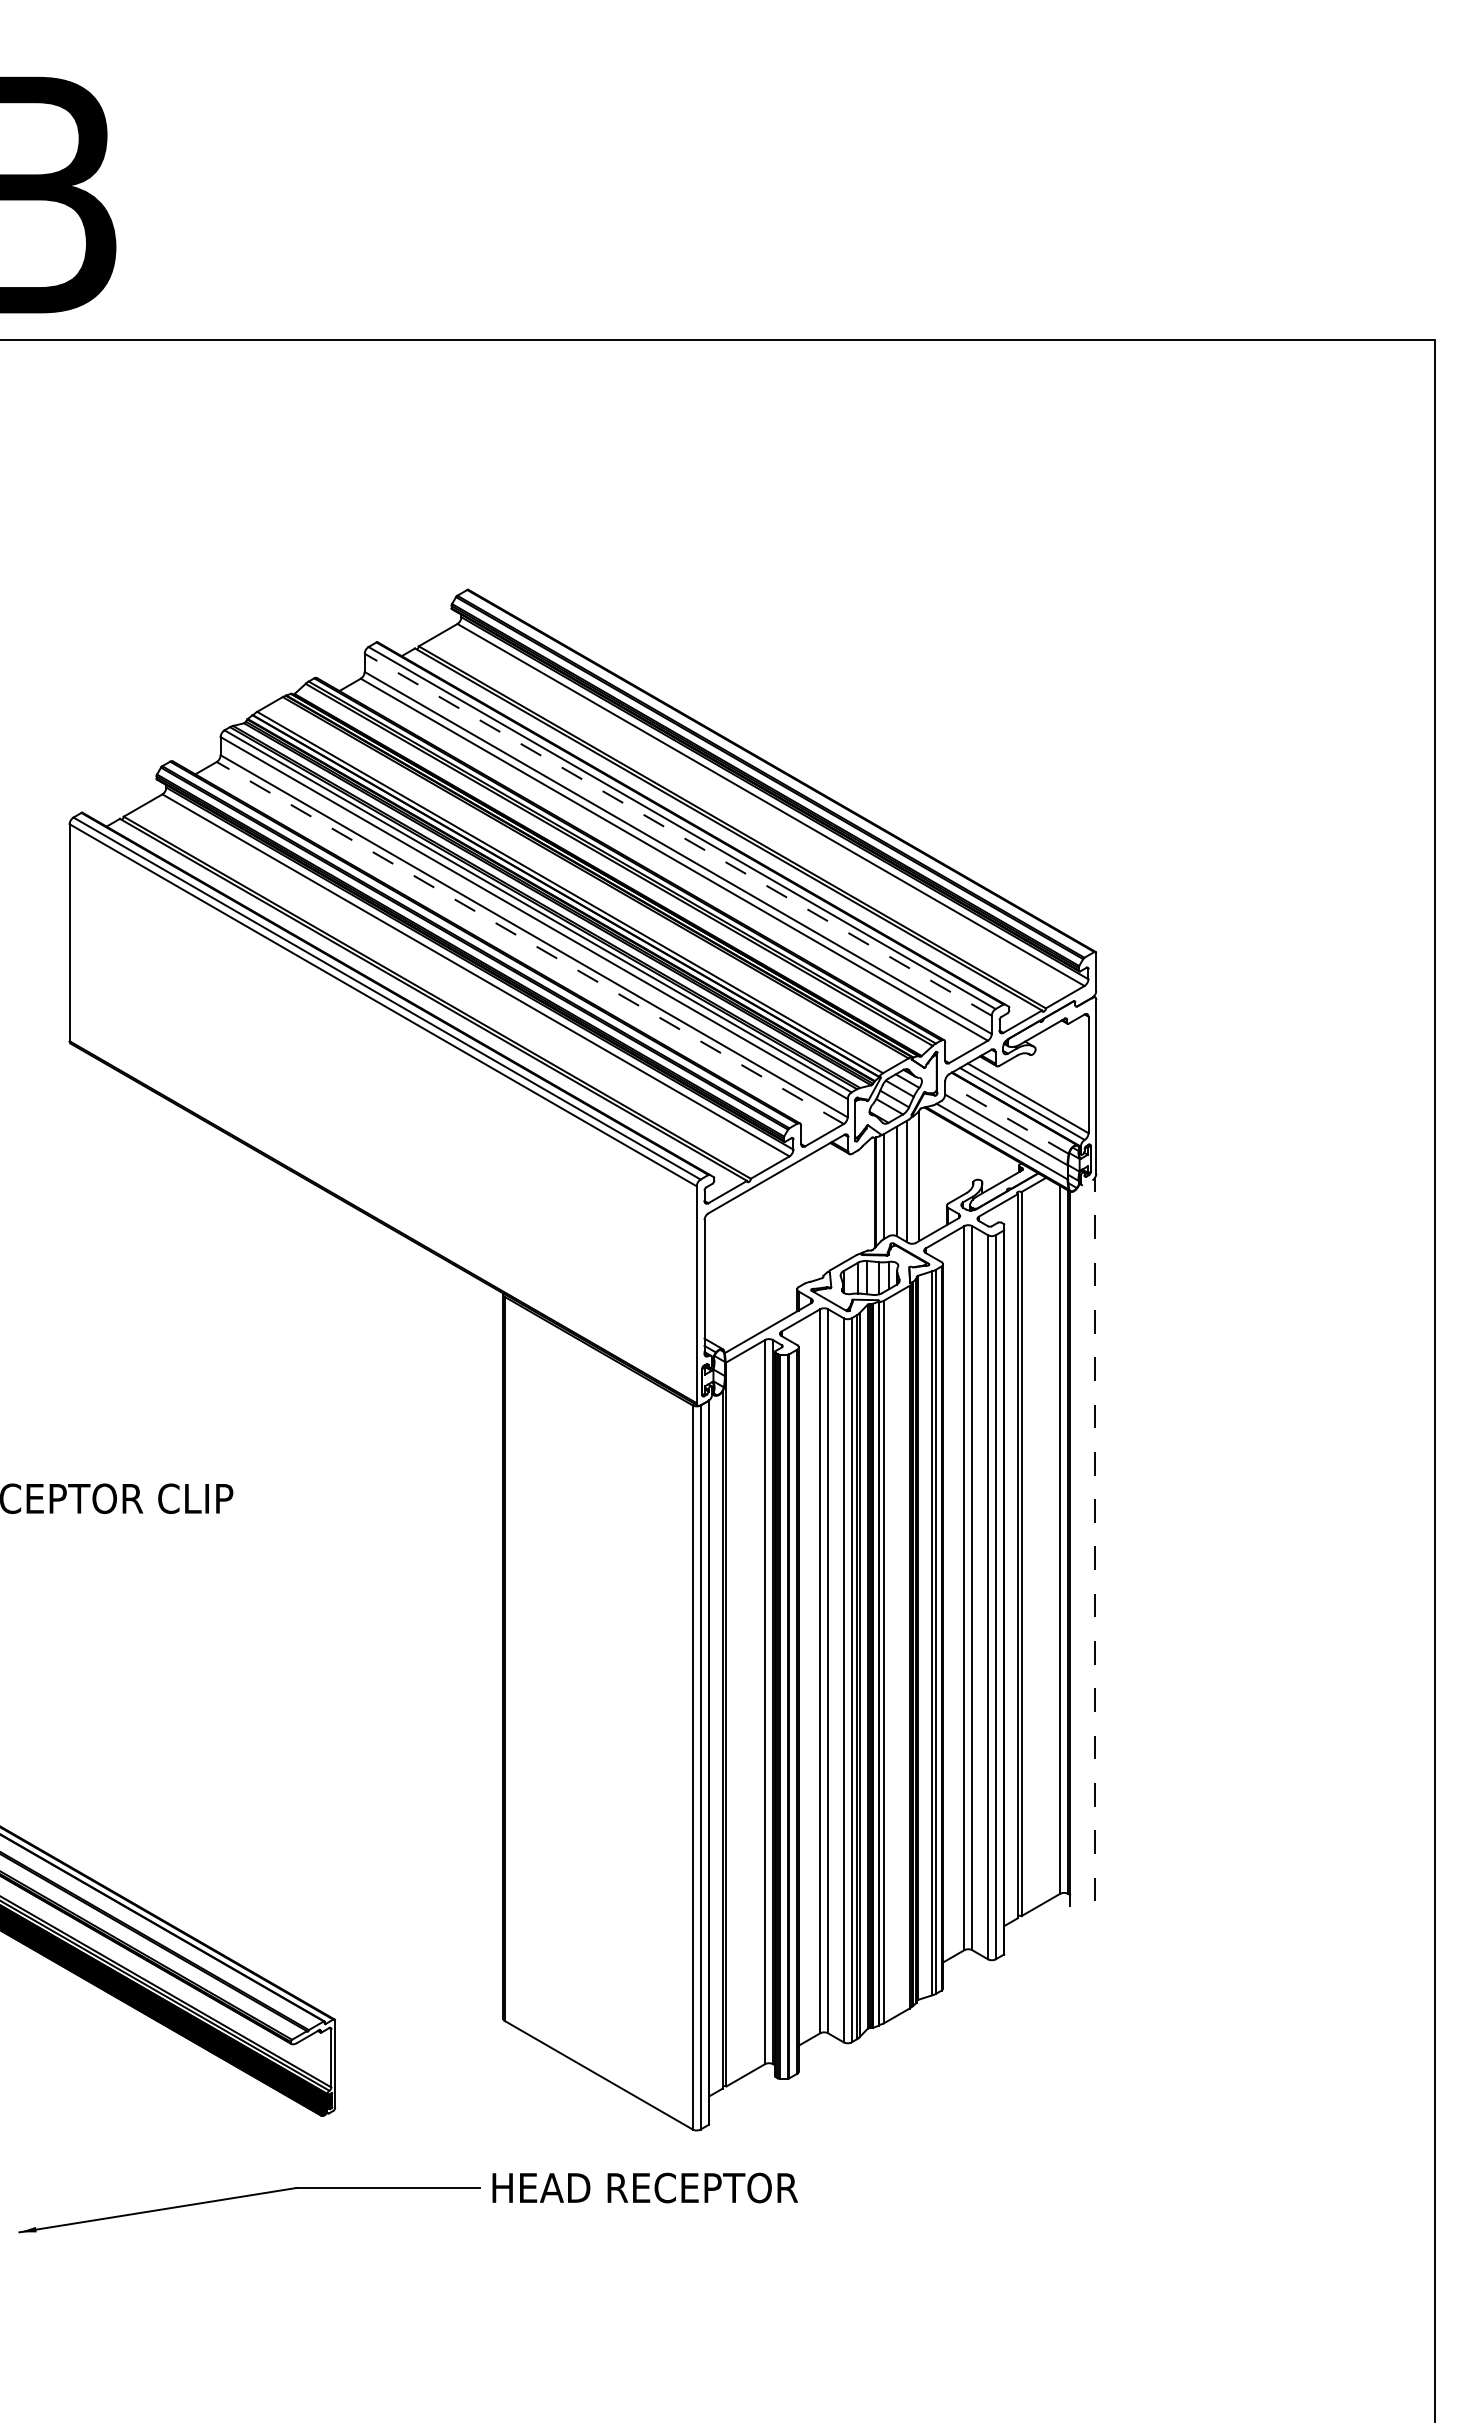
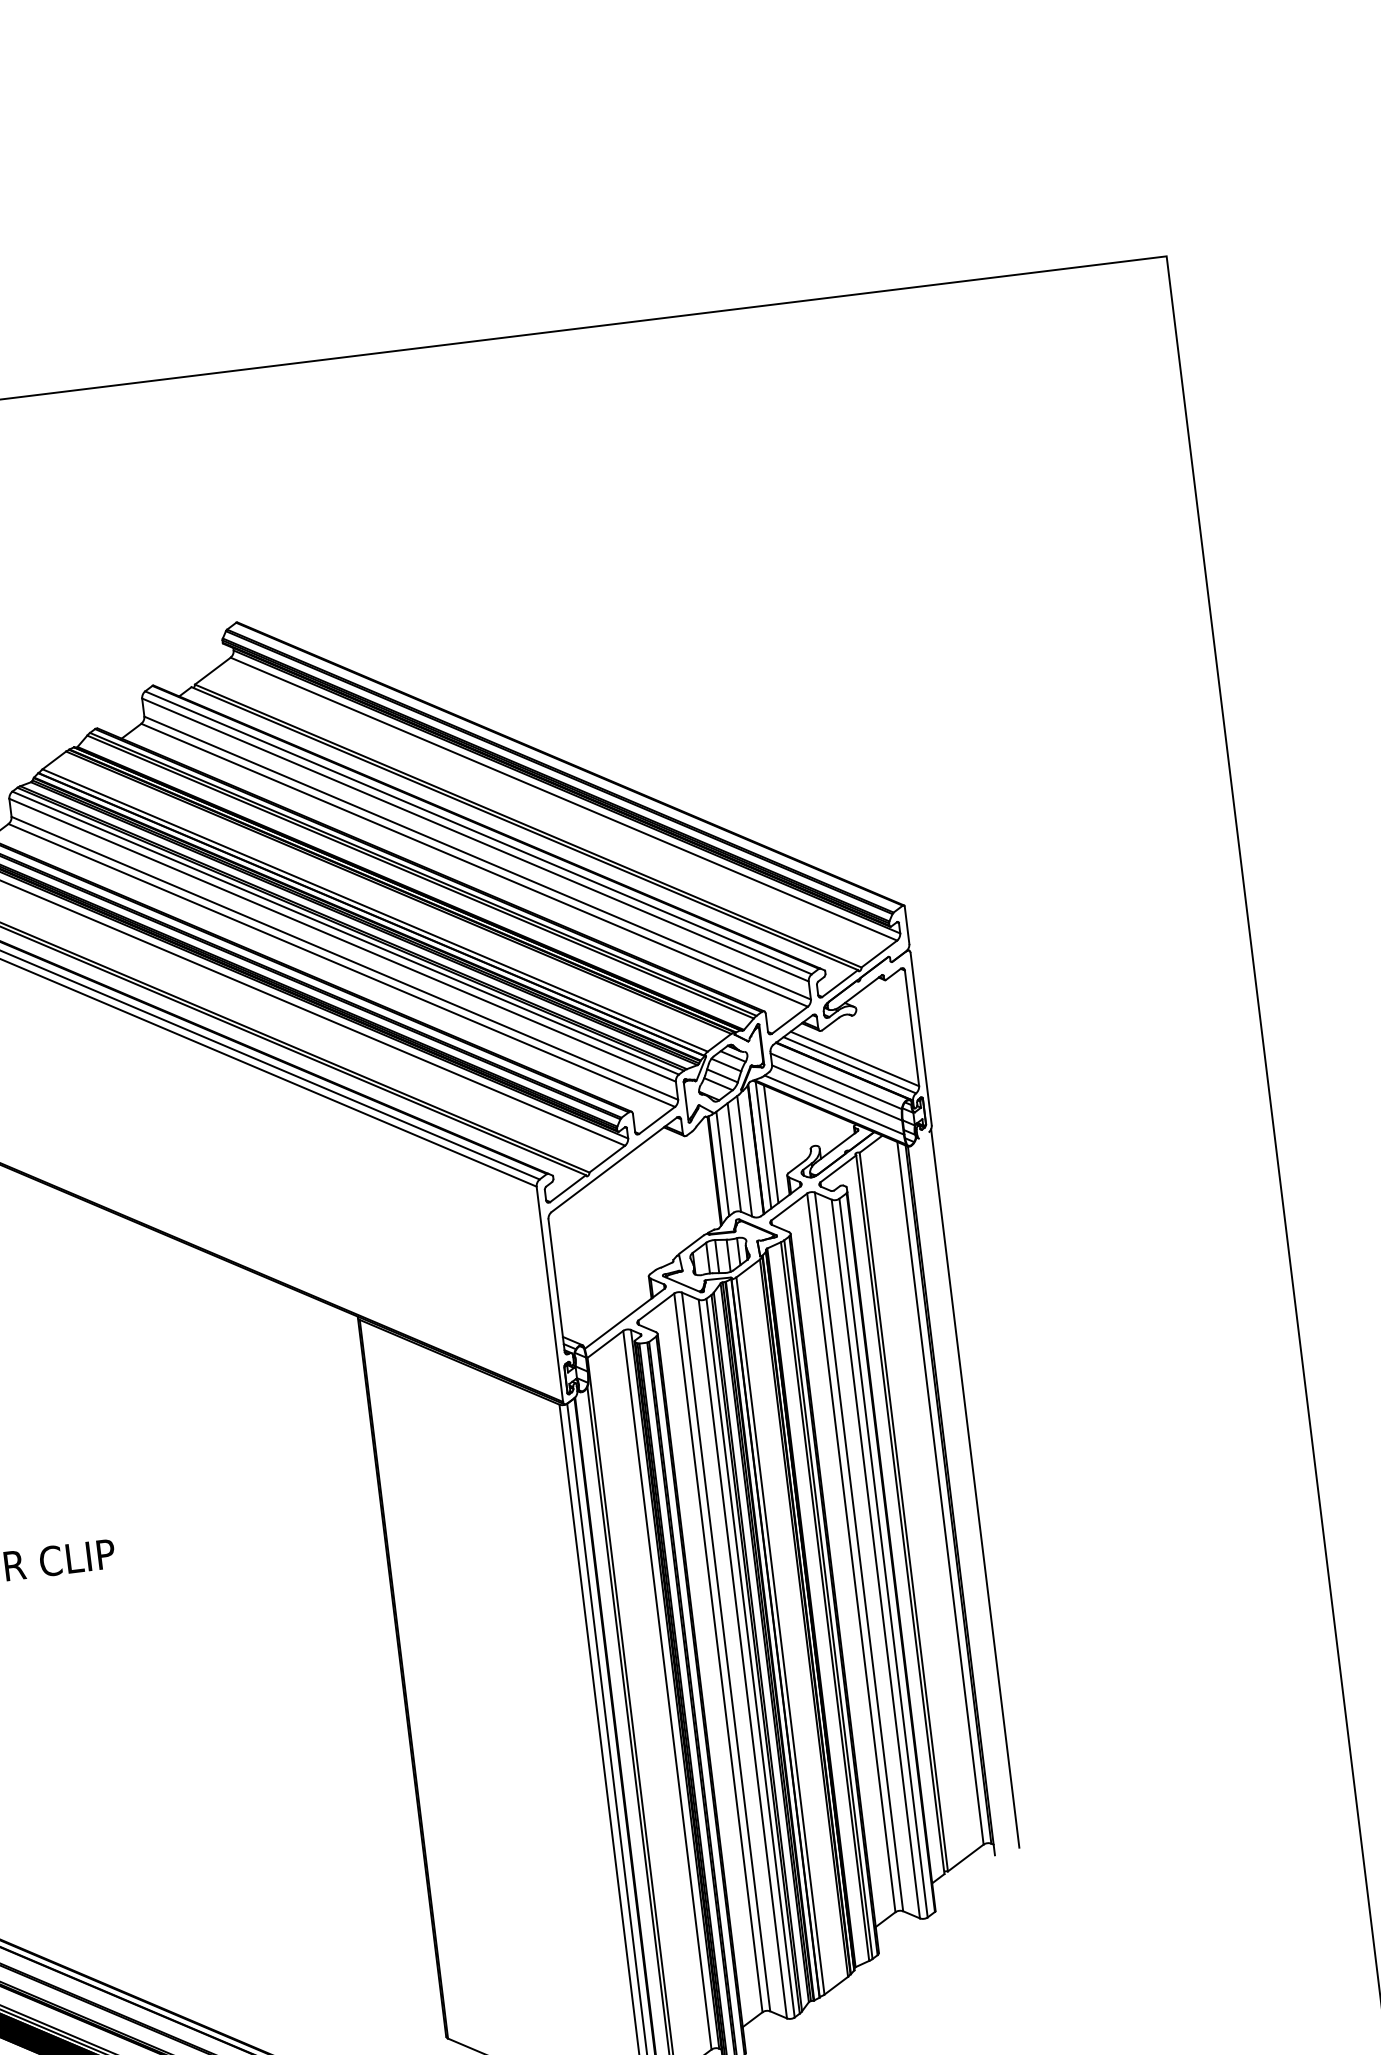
line: (677, 834) -> (474, 839), dashed -> solid
line: (529, 942) -> (340, 965), dashed -> solid
line: (1006, 1117) -> (835, 1080), dashed -> solid
line: (926, 1172) -> (763, 1144), added
line: (934, 1172) -> (770, 1143), added
line: (1095, 1539) -> (975, 1488), dashed -> solid

